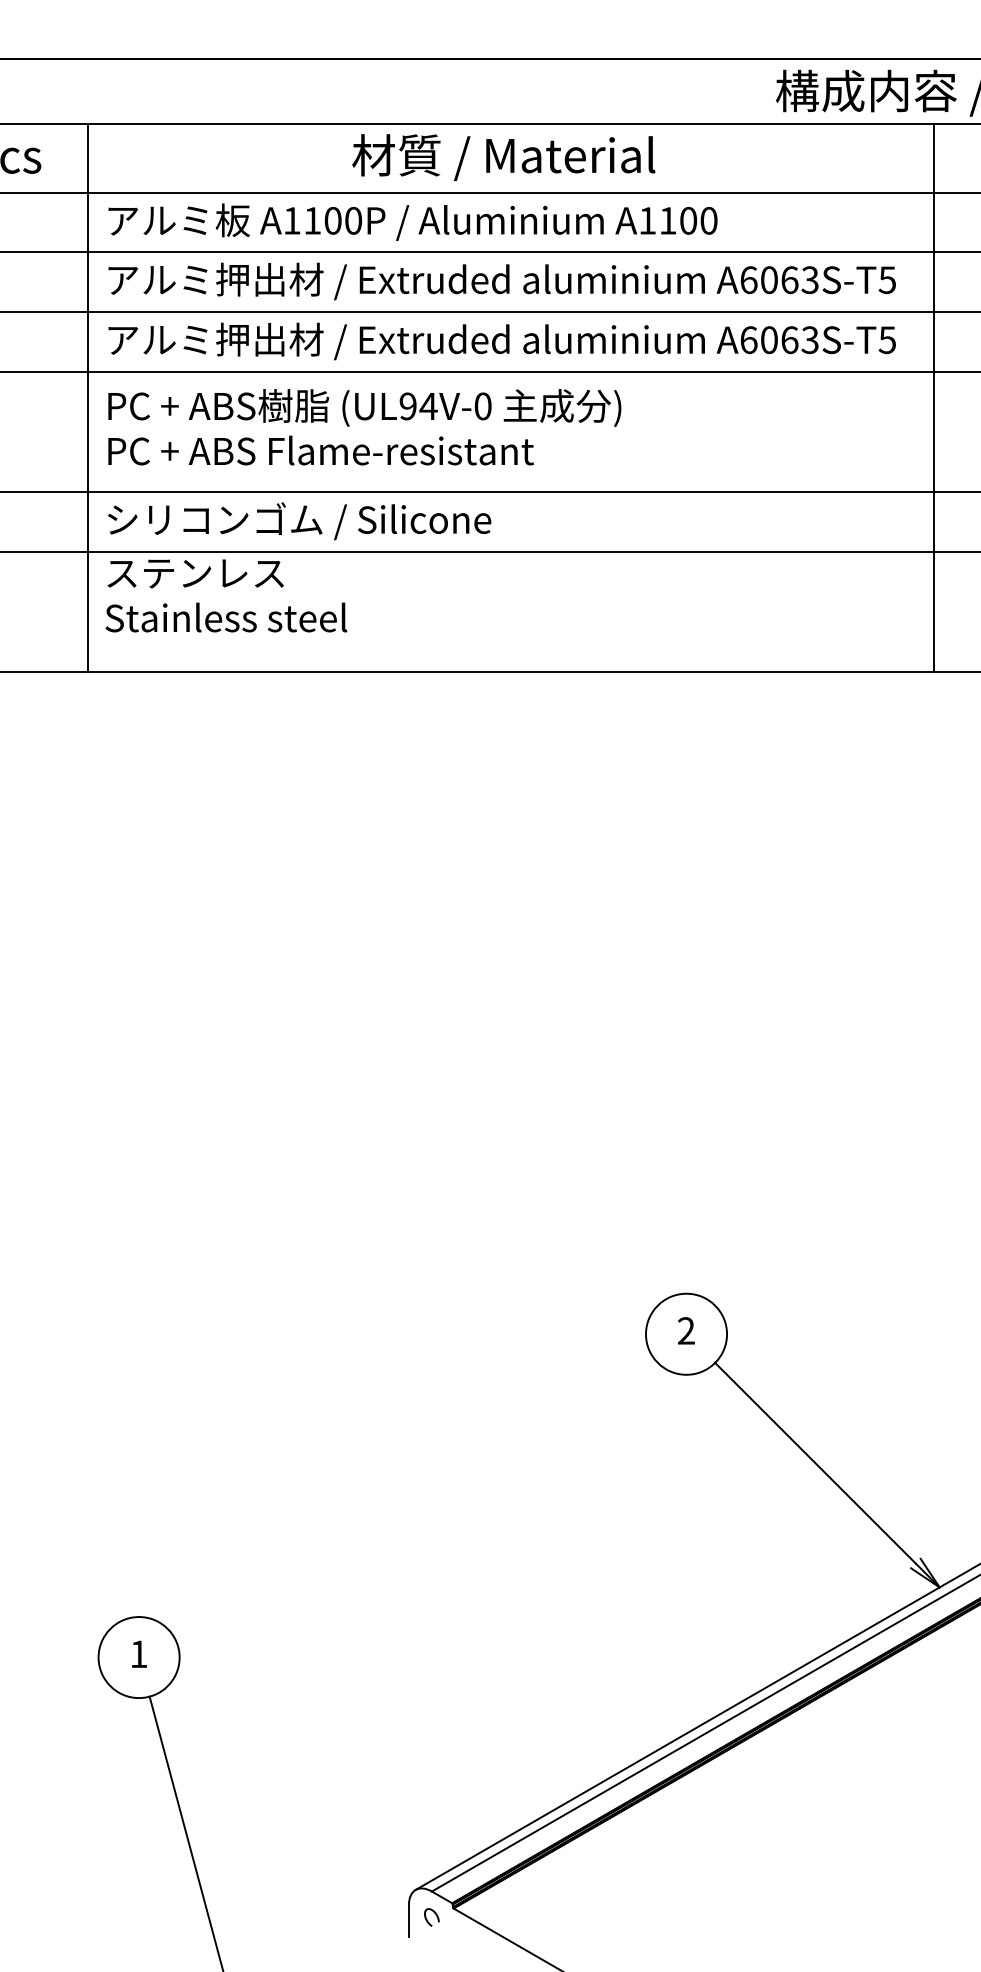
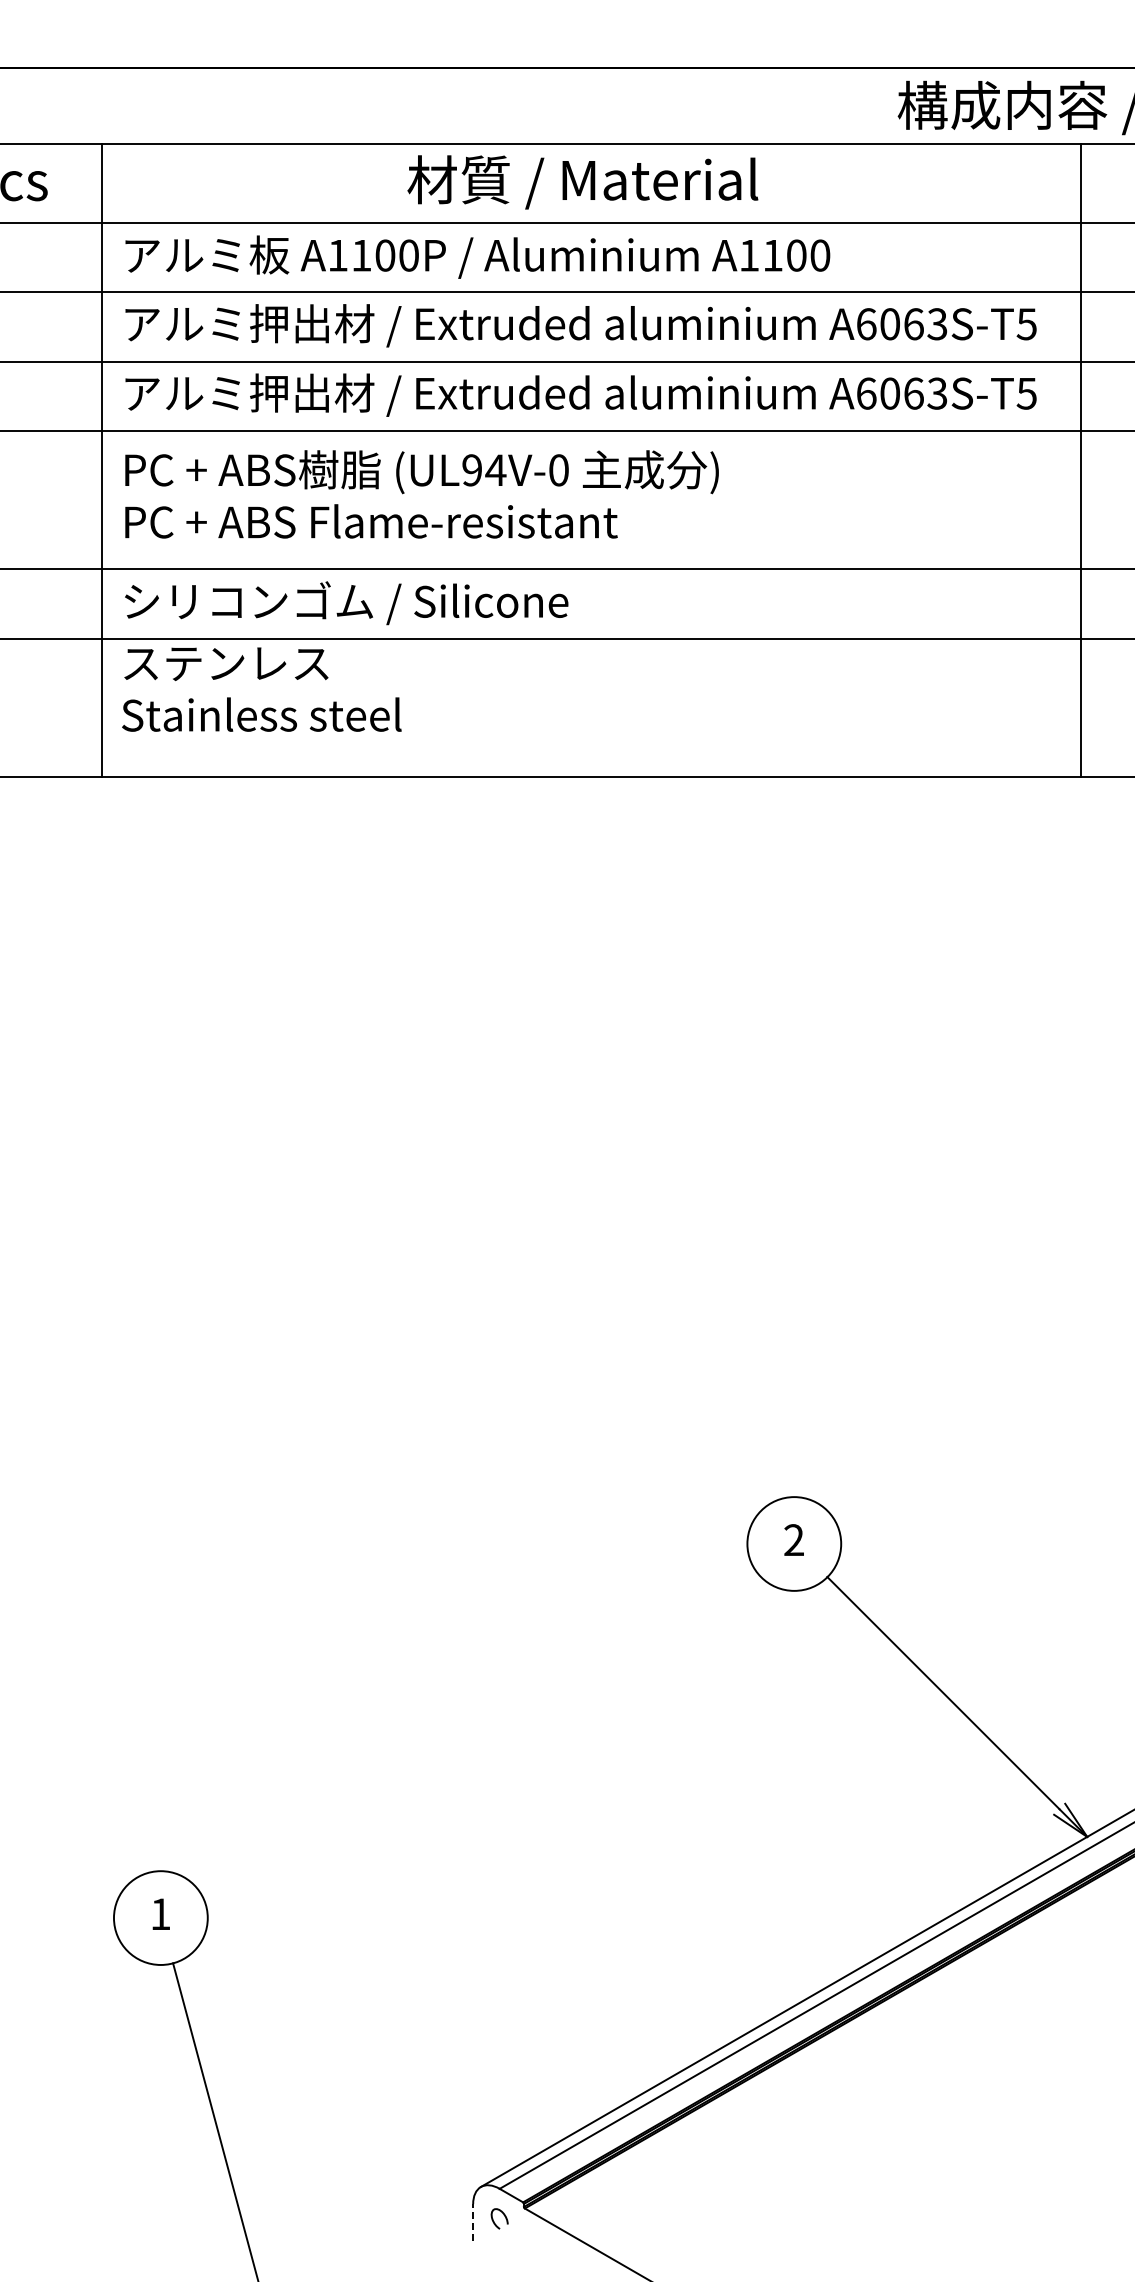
line: (409, 1920) -> (473, 2222), solid -> dashed

